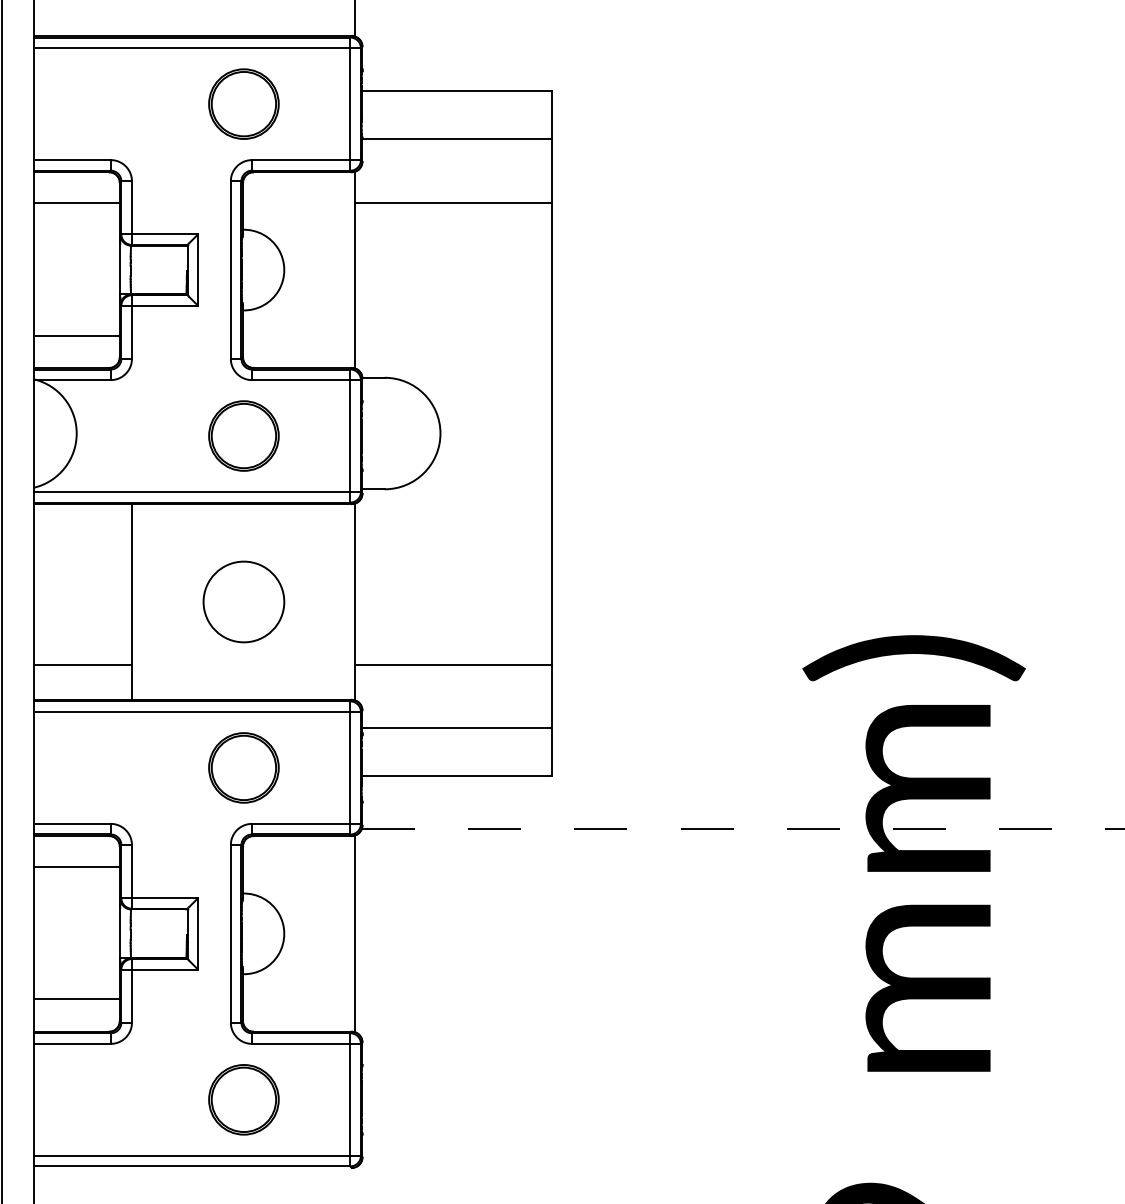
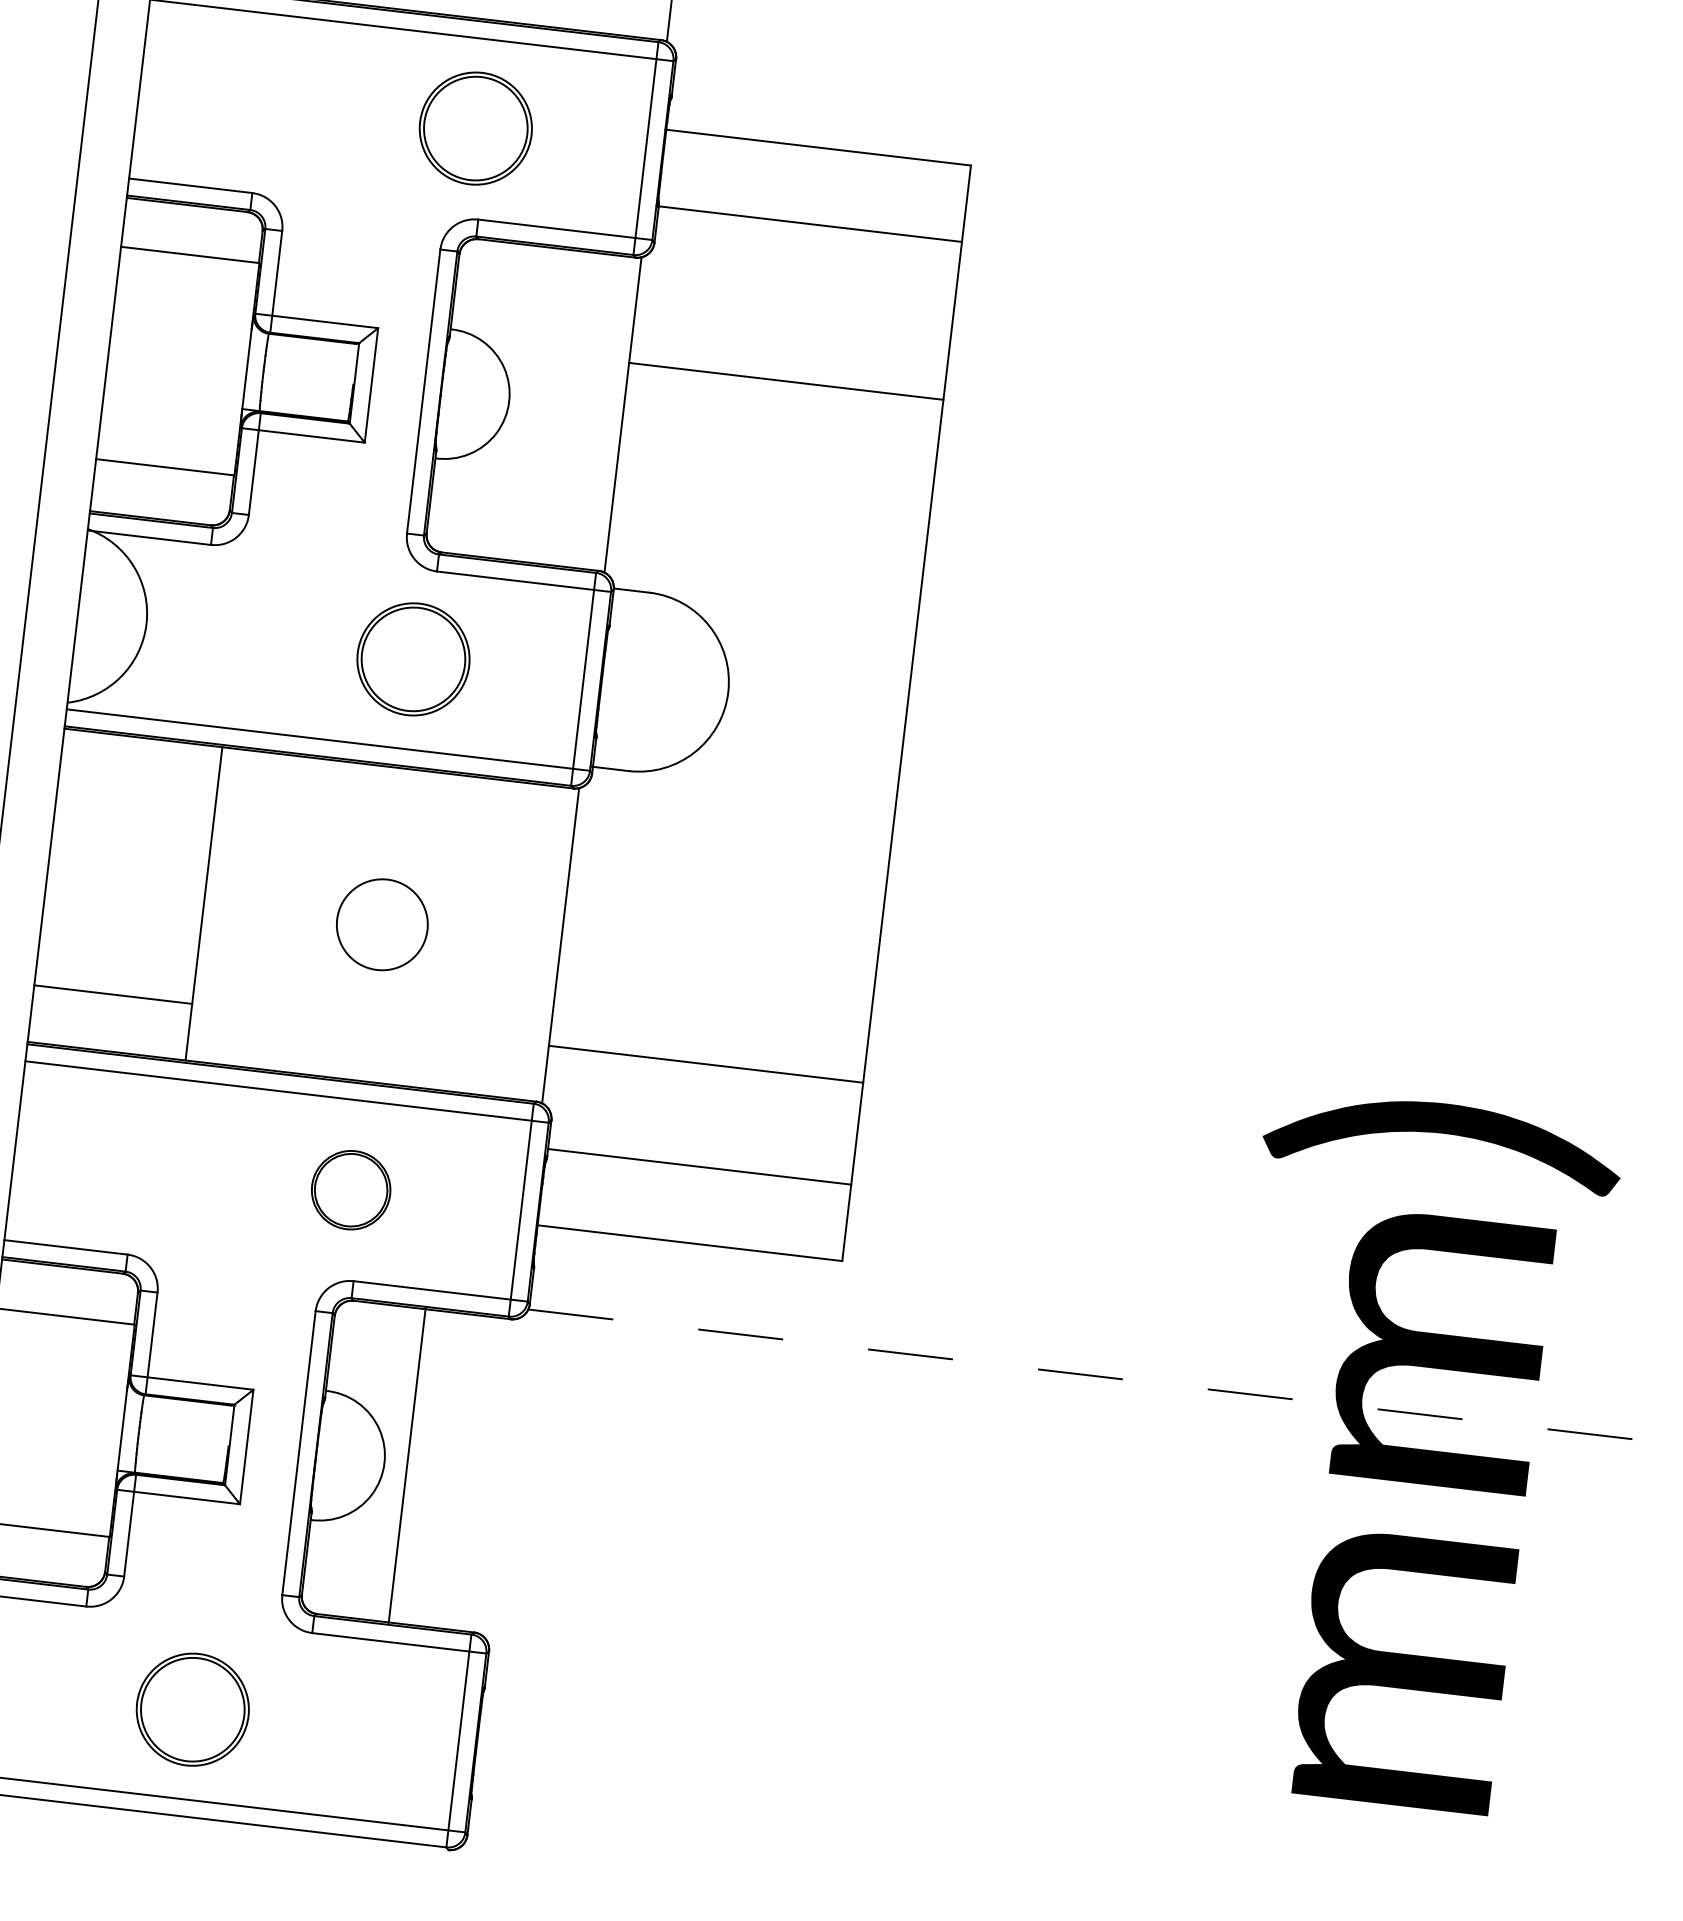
line: (453, 202) -> (785, 381), moved
circle: (243, 601) -> (381, 923), size x0.7
part: (243, 767) -> (350, 1189), size x0.7
line: (355, 933) -> (407, 1465), moved
part: (243, 1099) -> (192, 1709), moved

